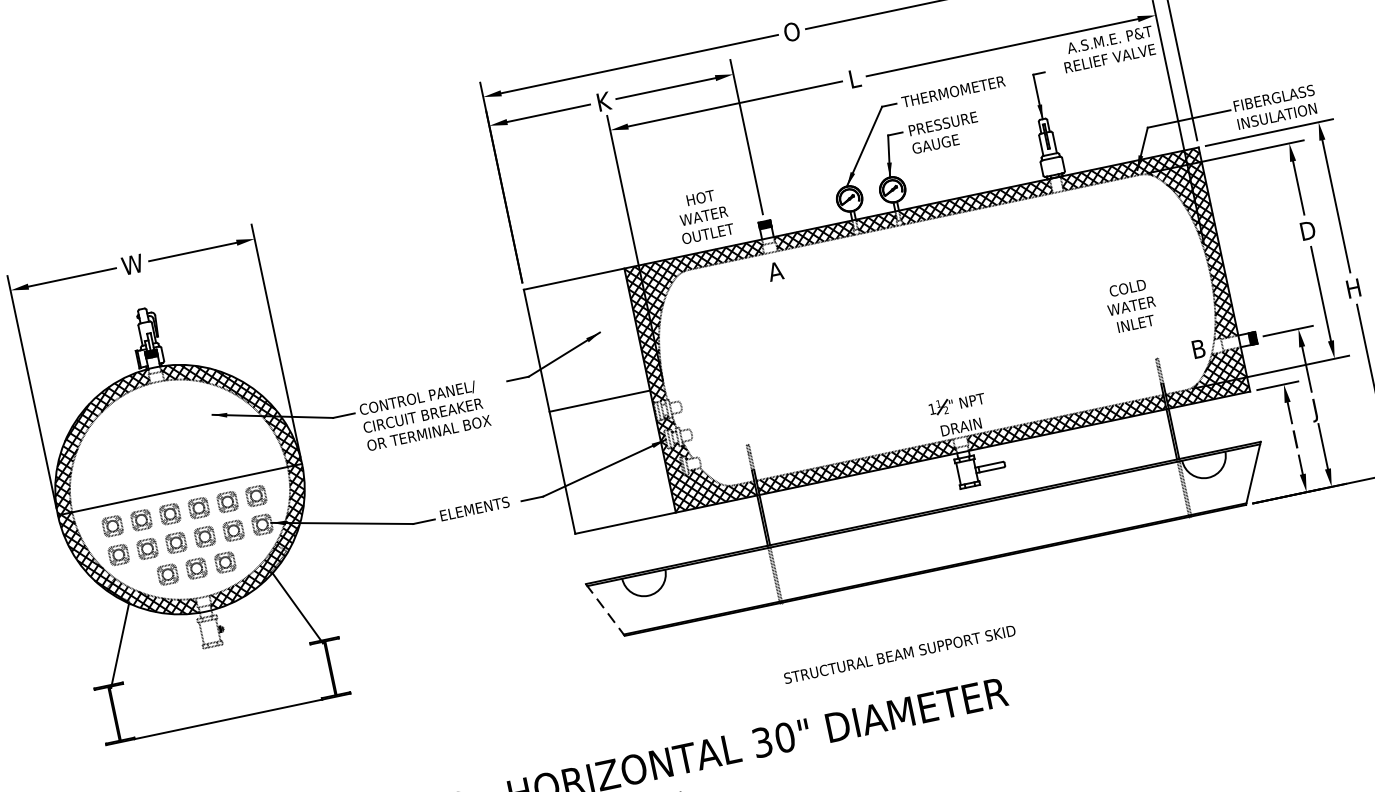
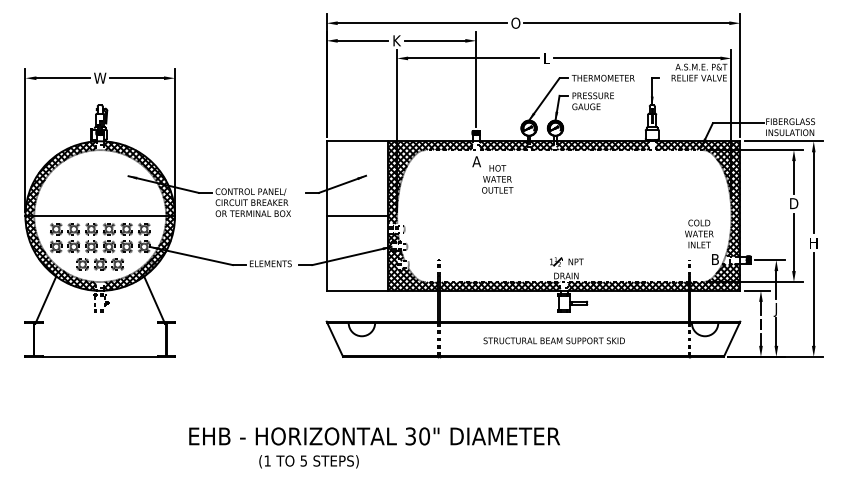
text: (704, 216) -> (497, 179), moved
text: (1131, 305) -> (699, 233), moved
line: (606, 610) -> (335, 339), dashed -> solid
text: (898, 654) -> (553, 340), moved

